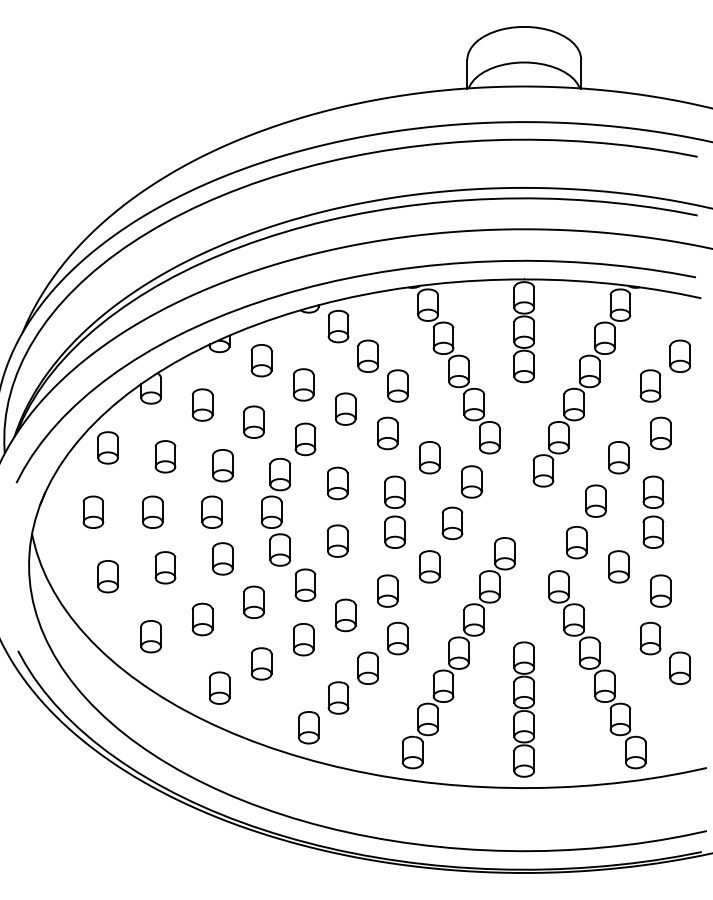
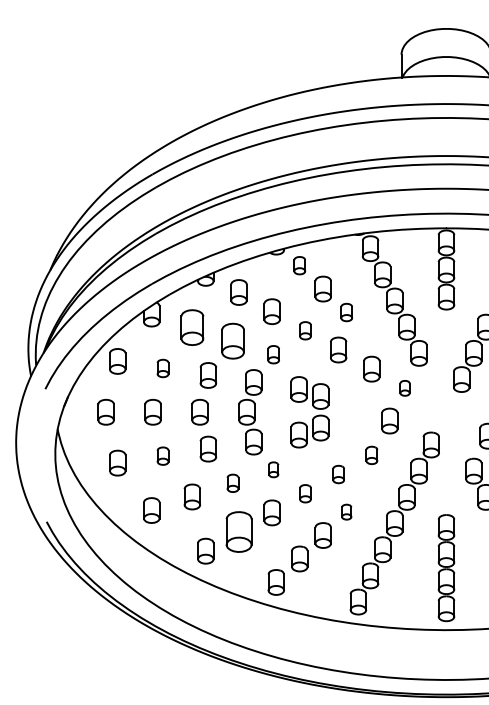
part: (338, 326) -> (299, 265), size x0.7
part: (397, 385) -> (346, 312), size x0.7
part: (202, 404) -> (192, 327), size x1.4
part: (345, 408) -> (305, 330), size x0.7
part: (253, 421) -> (232, 340), size x1.4
part: (305, 439) -> (273, 354), size x0.7
part: (165, 456) -> (163, 368), size x0.7
part: (471, 481) -> (404, 387), size x0.6
part: (394, 511) -> (320, 411), moved
part: (429, 566) -> (371, 455), size x0.7
part: (165, 567) -> (163, 455), size x0.7
part: (305, 584) -> (273, 469), size x0.6
part: (387, 590) -> (338, 474), size x0.7
part: (253, 601) -> (232, 482), size x0.7
part: (345, 615) -> (305, 493), size x0.7
part: (397, 638) -> (346, 511), size x0.6
part: (261, 663) -> (238, 531), size x1.6

